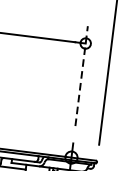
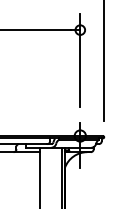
line: (81, 75) -> (80, 59), dashed -> solid

